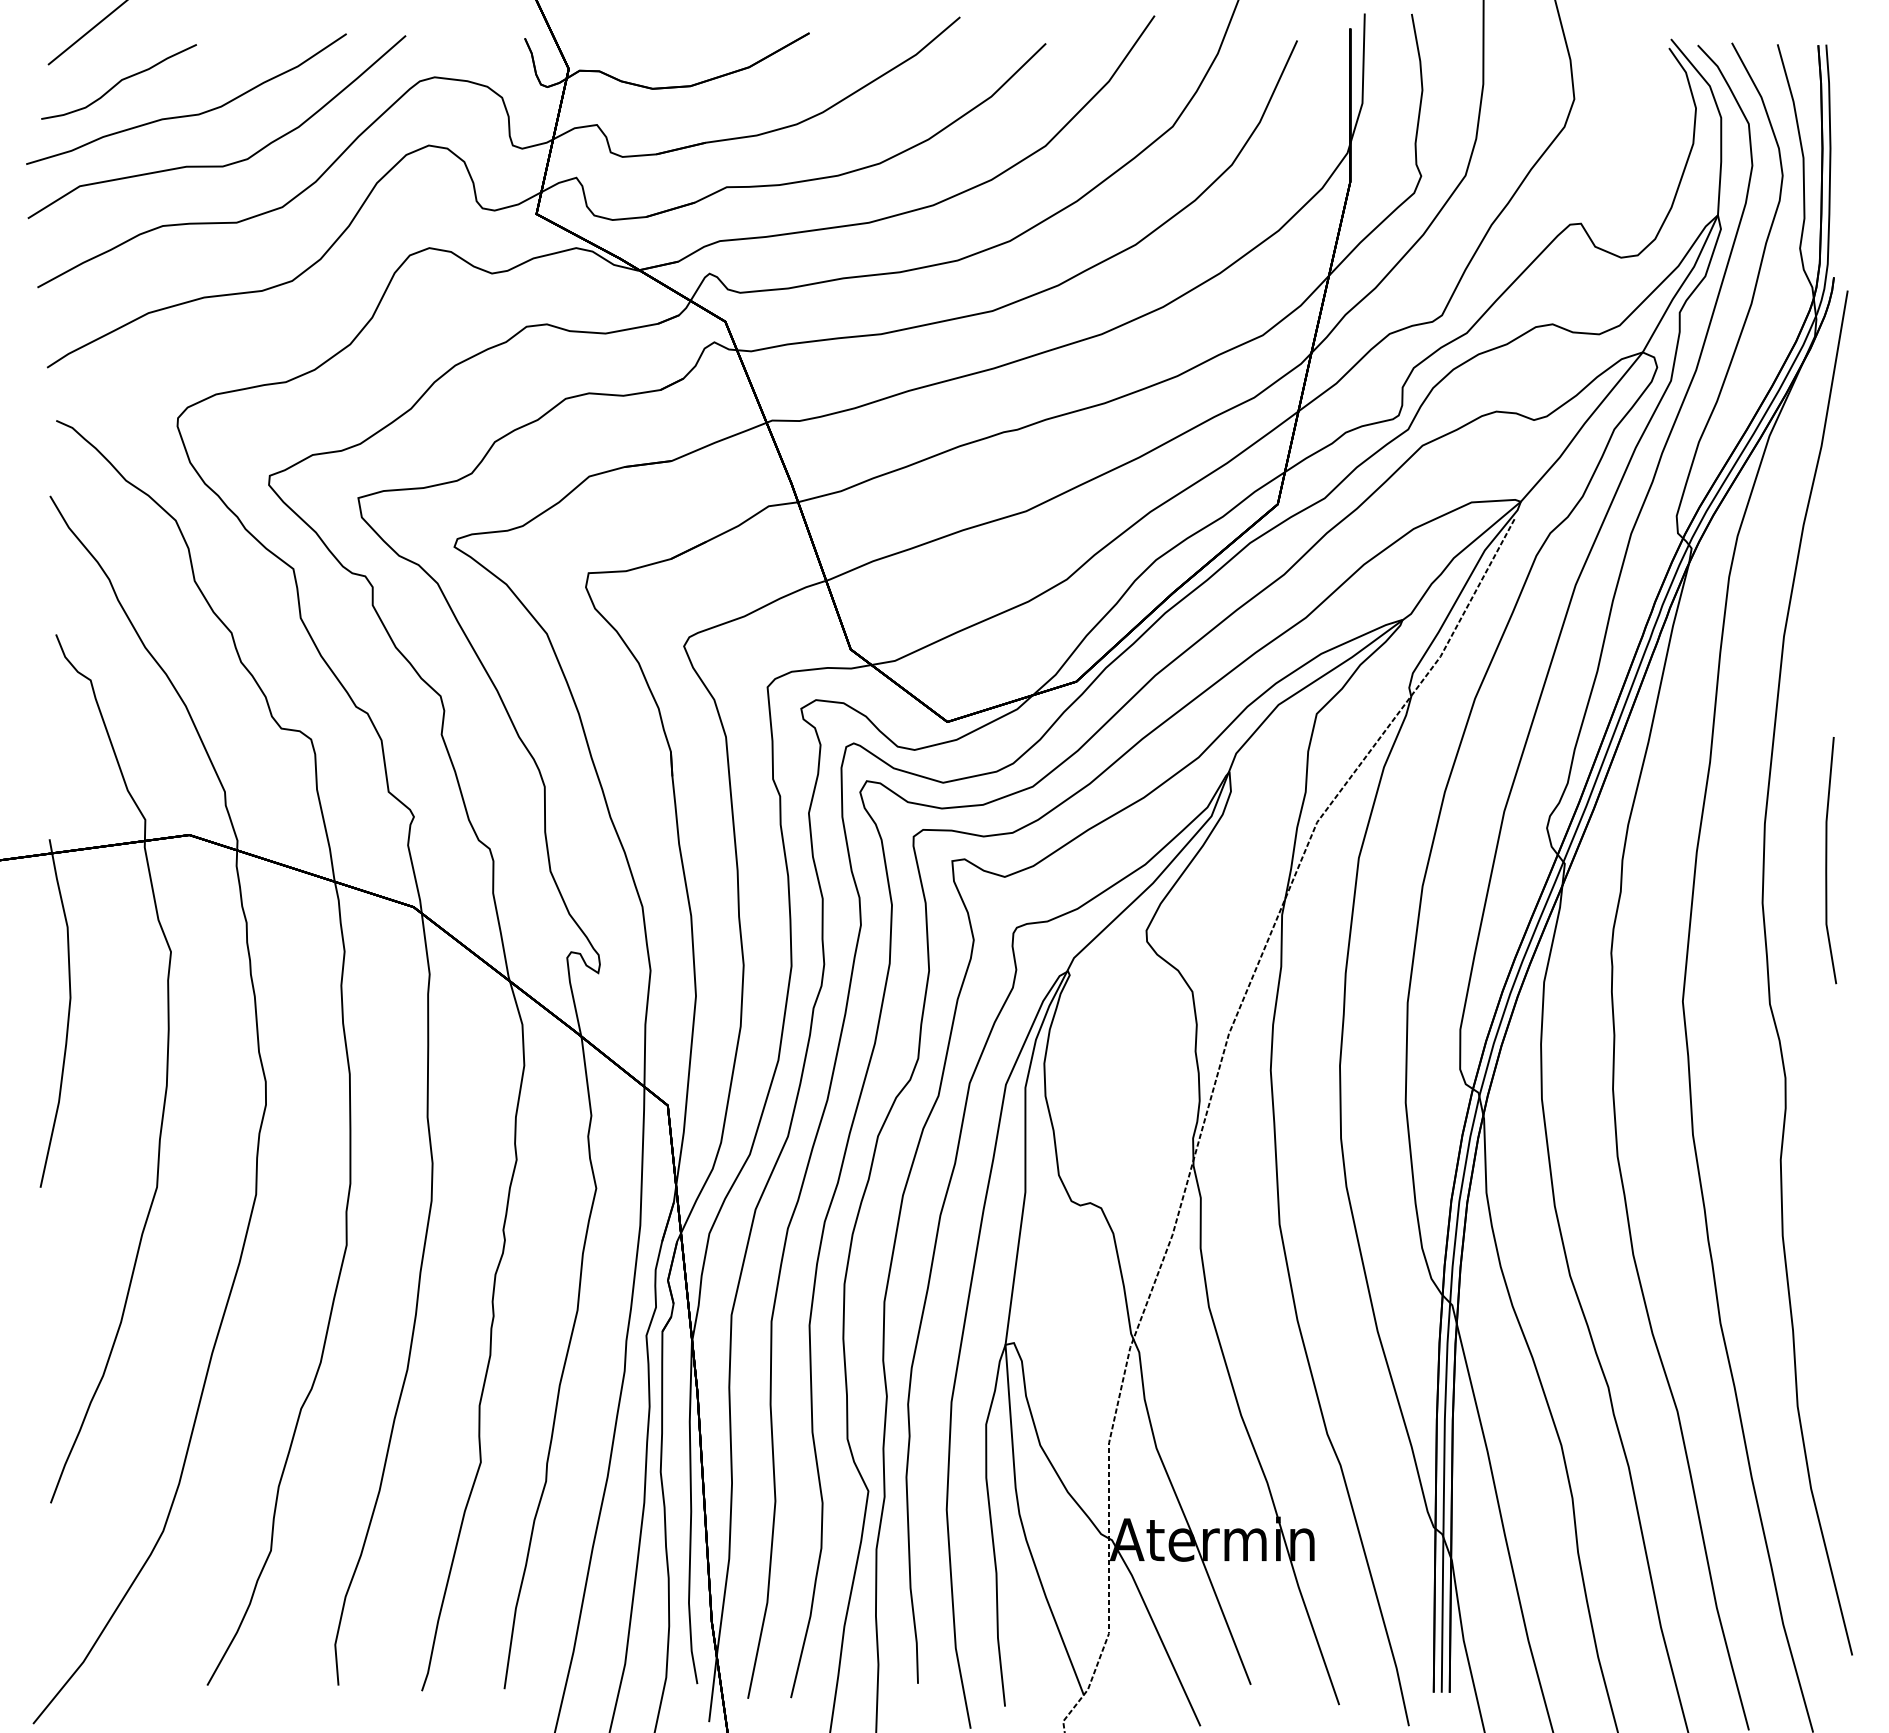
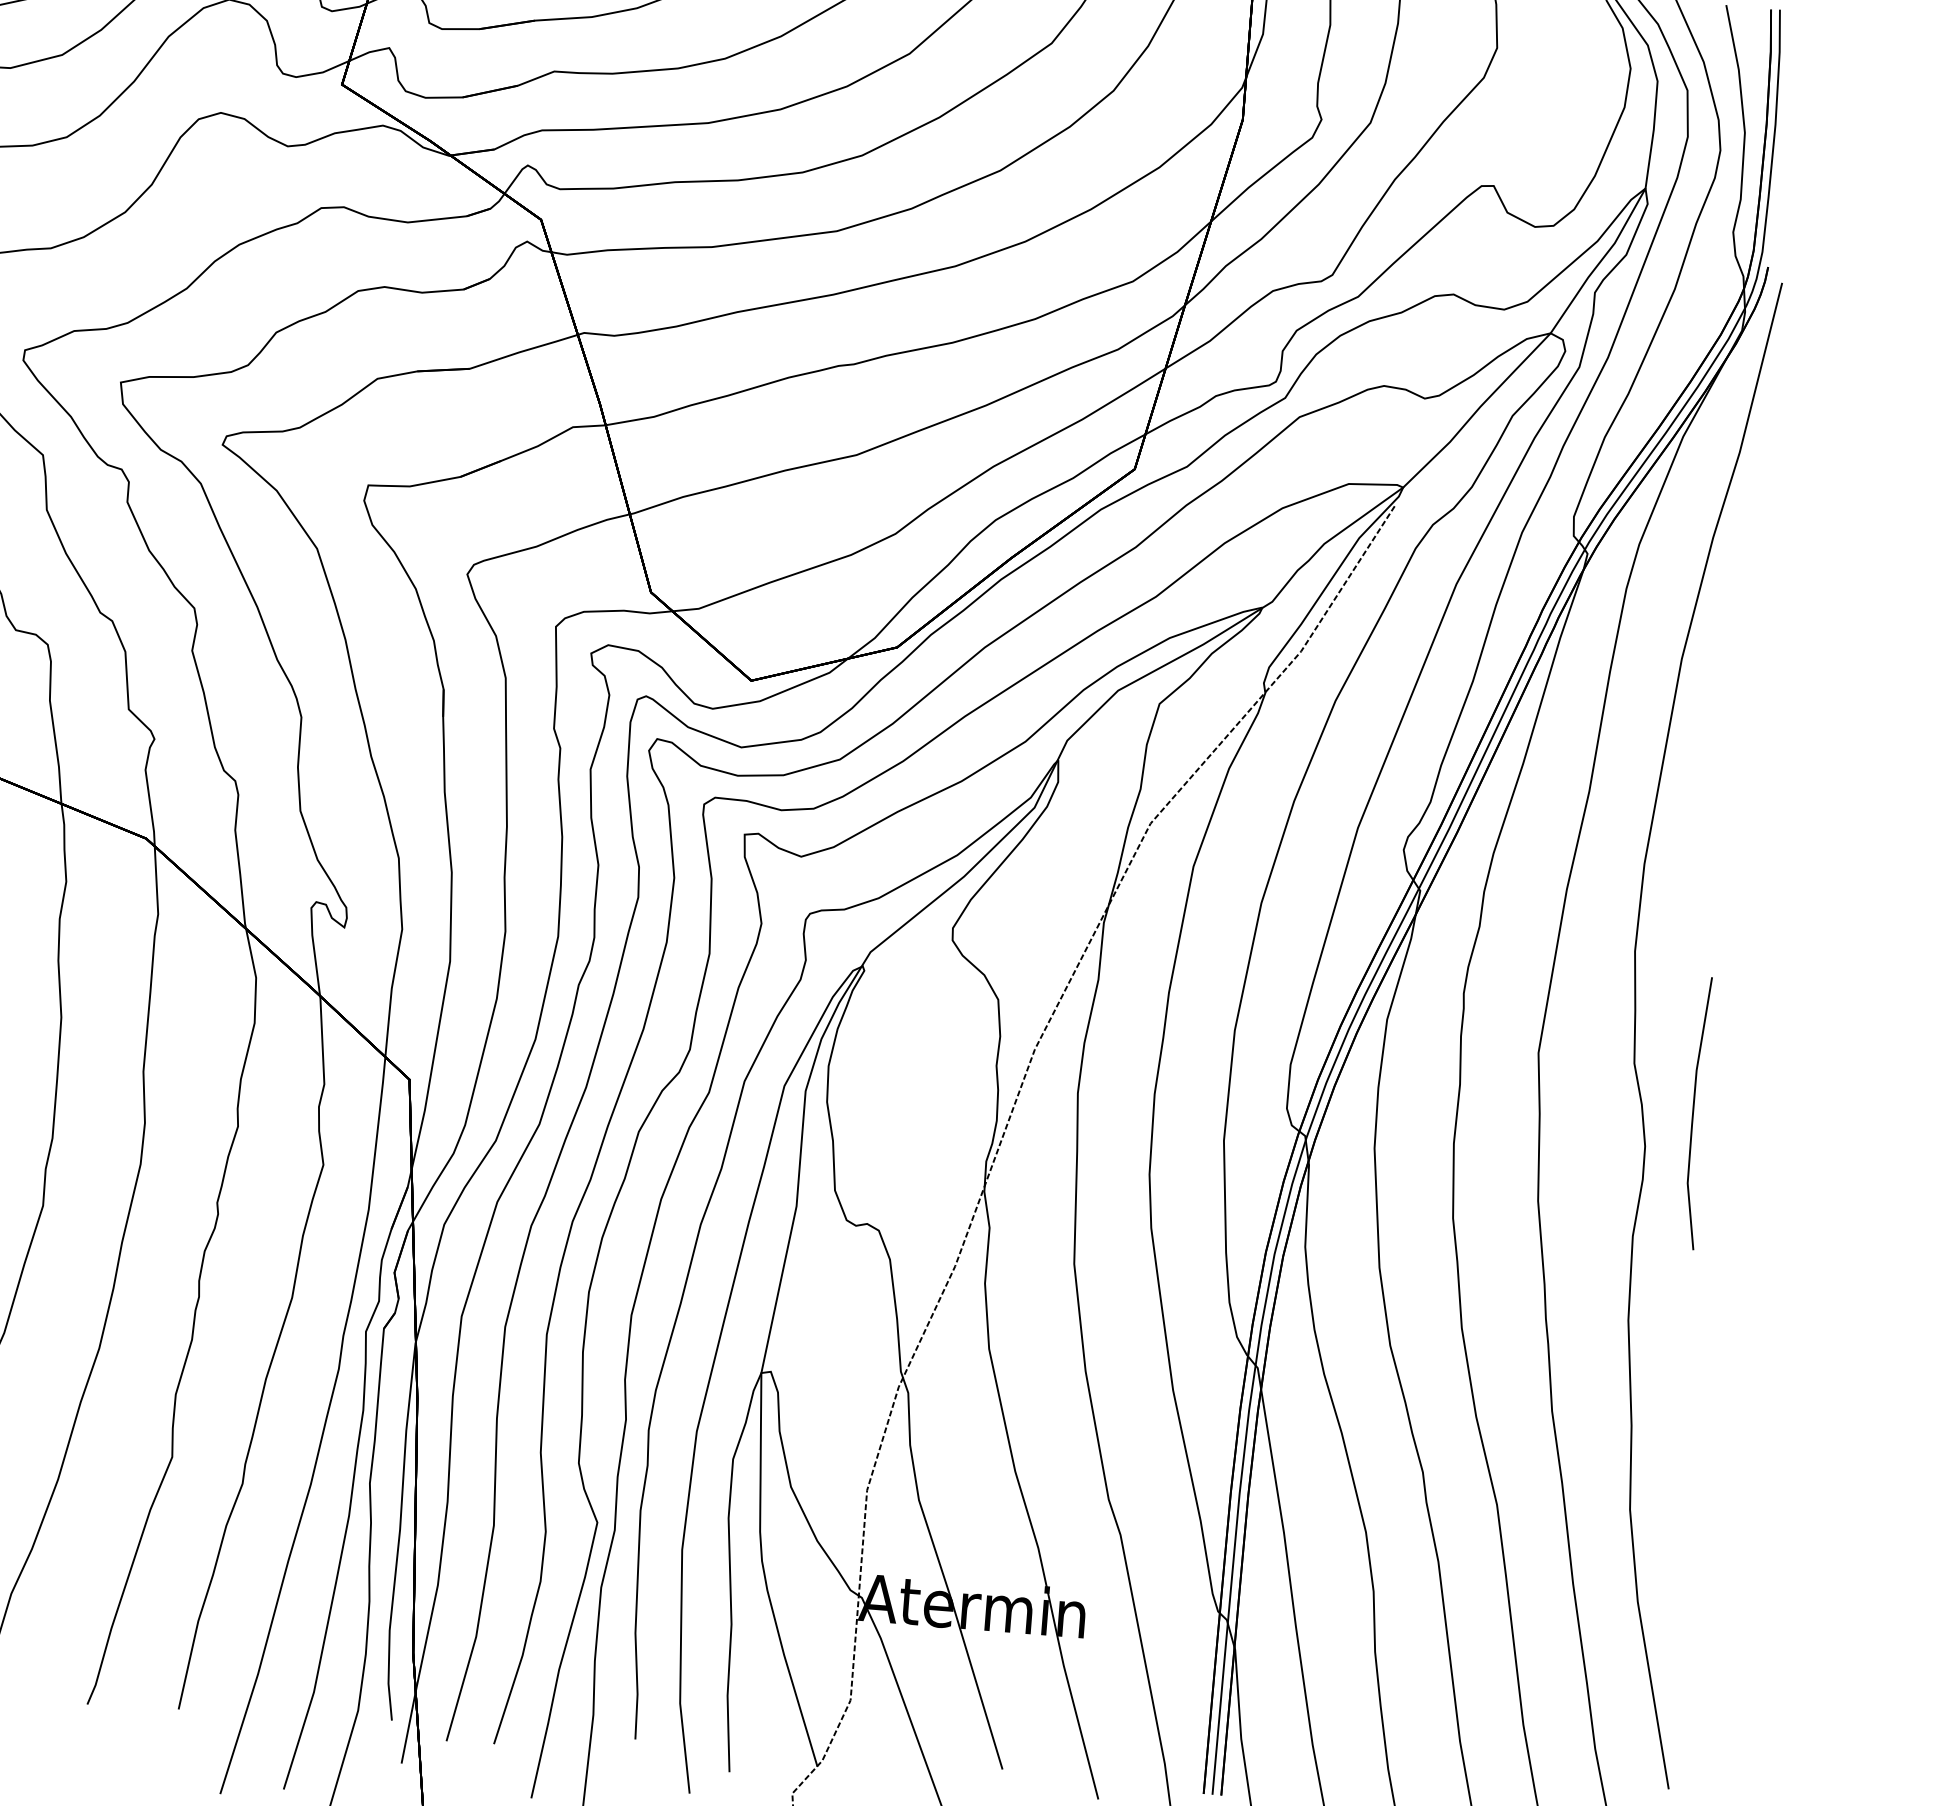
line: (1827, 860) -> (1694, 1113), moved

